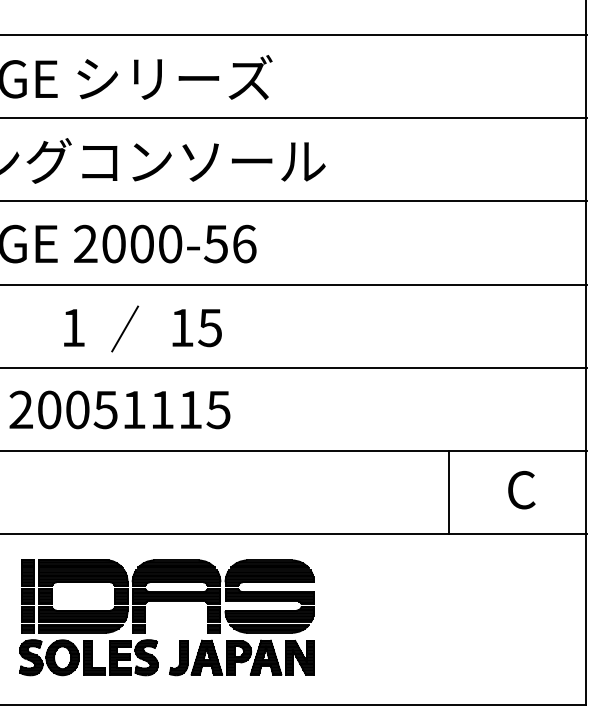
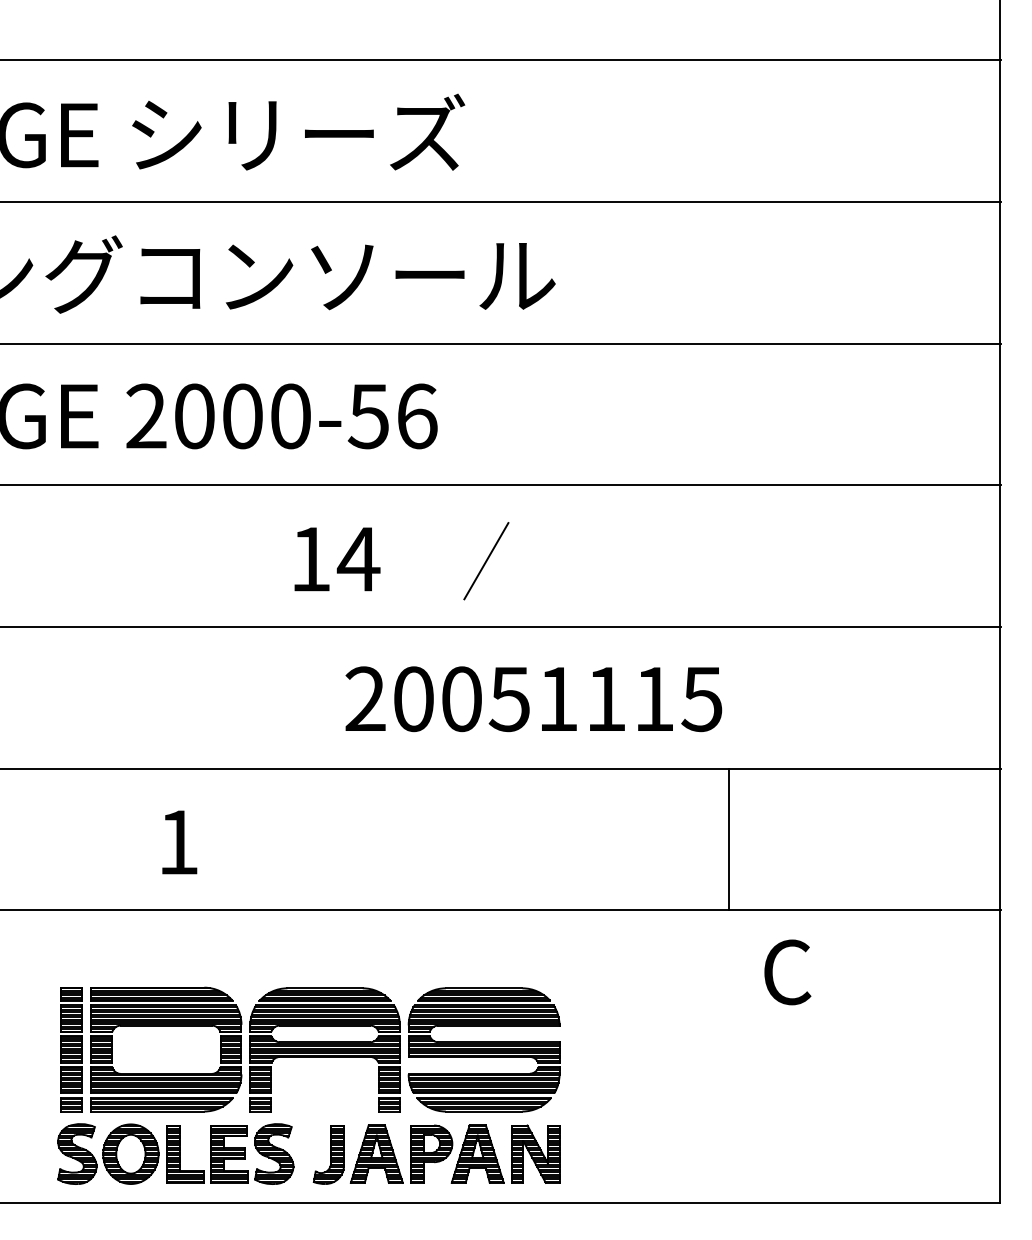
text: (74, 327) -> (180, 841), moved
line: (125, 328) -> (487, 560), moved
text: (209, 328) -> (357, 560), 15 -> 14
text: (119, 409) -> (533, 698), moved
text: (521, 490) -> (787, 972), moved
line: (449, 491) -> (729, 838), moved
part: (166, 601) -> (307, 1058), moved

